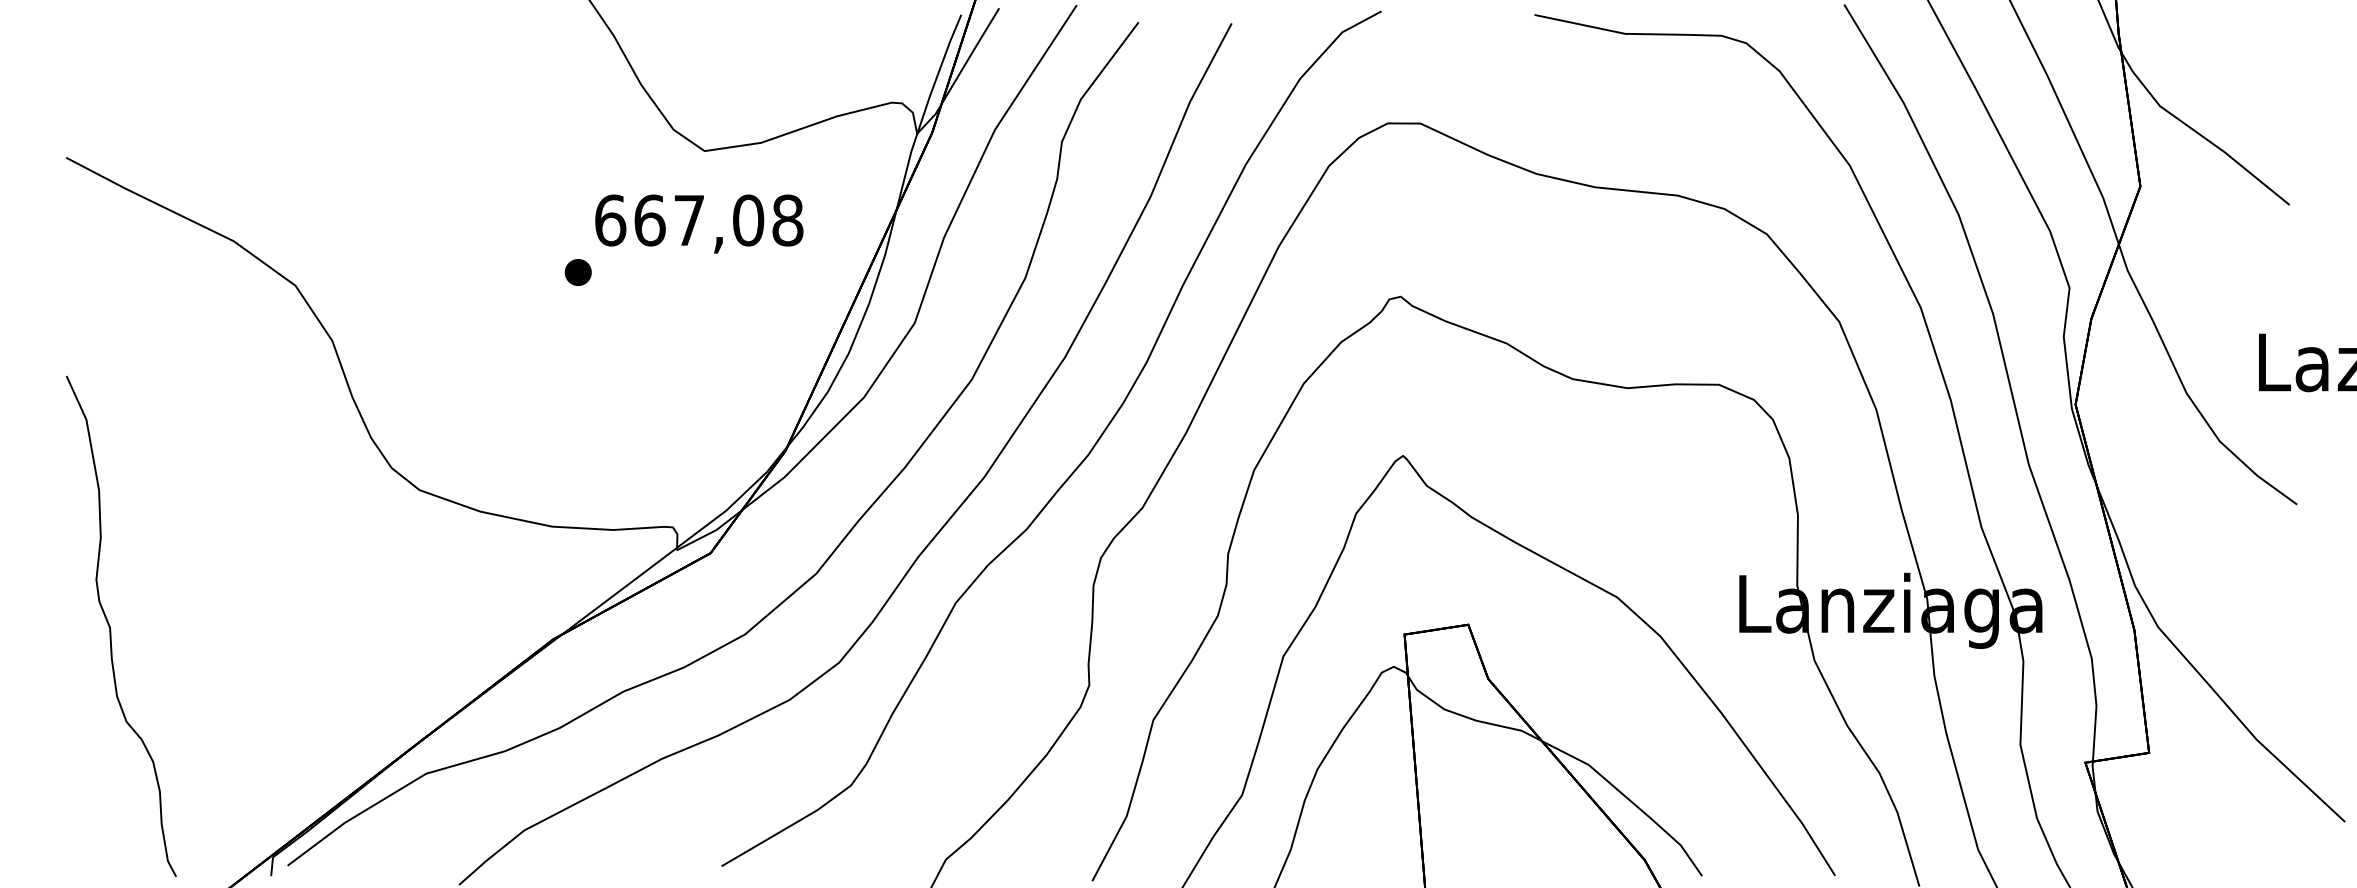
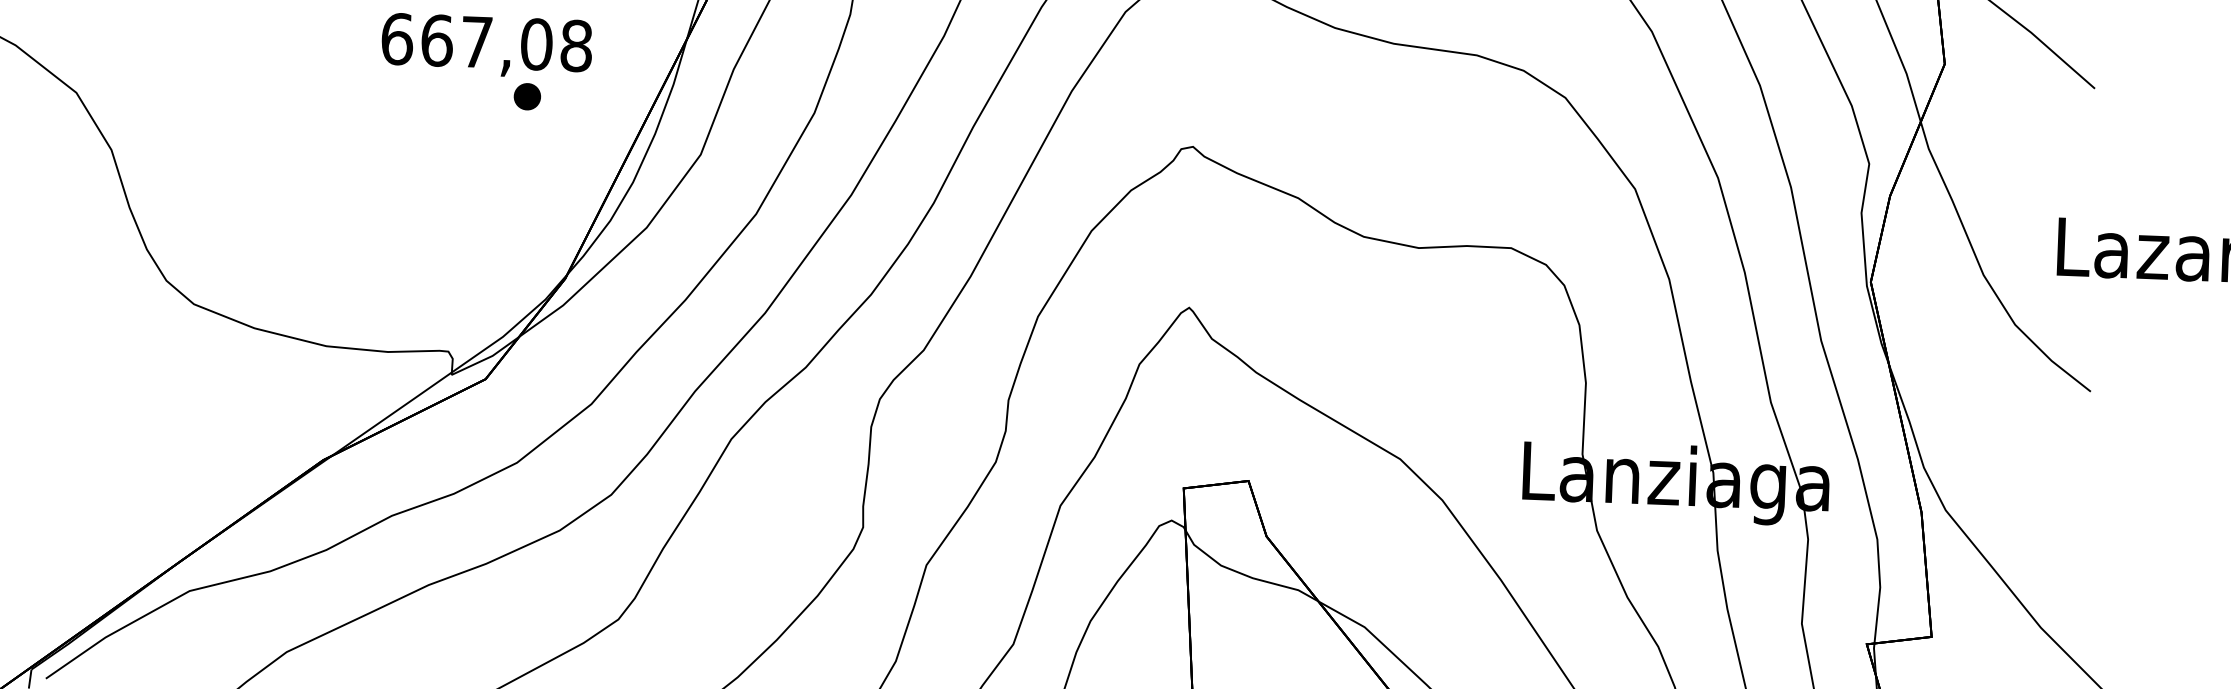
part: (577, 272) -> (526, 96), moved

